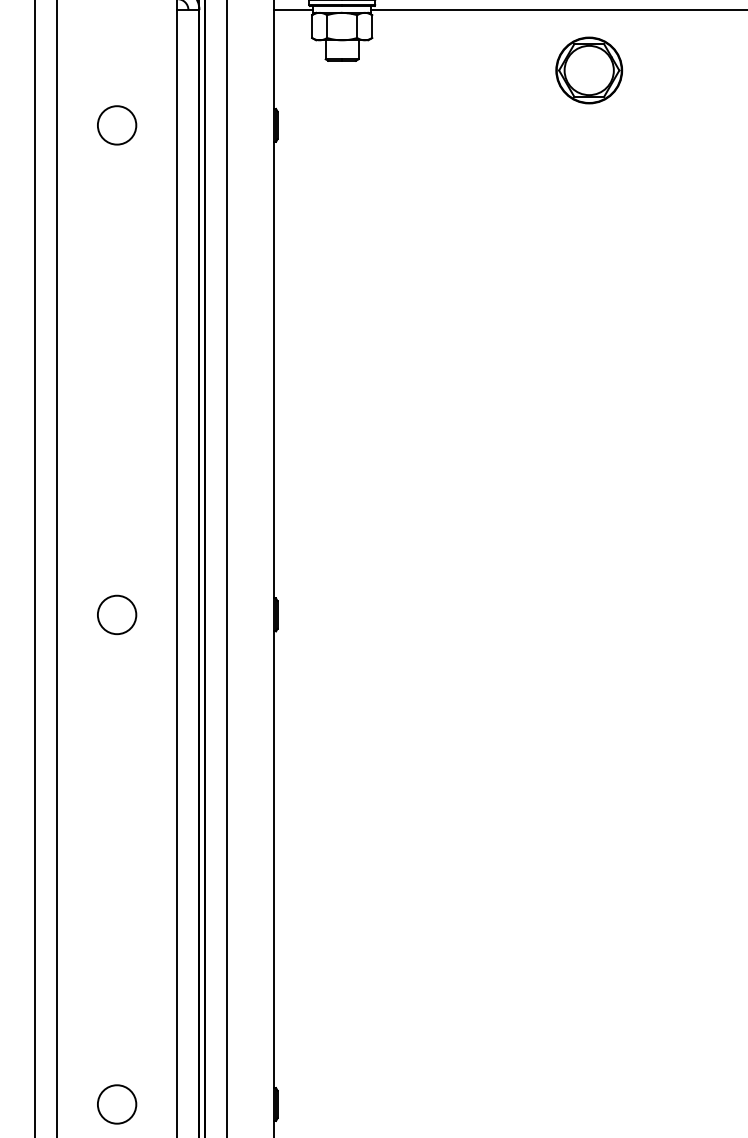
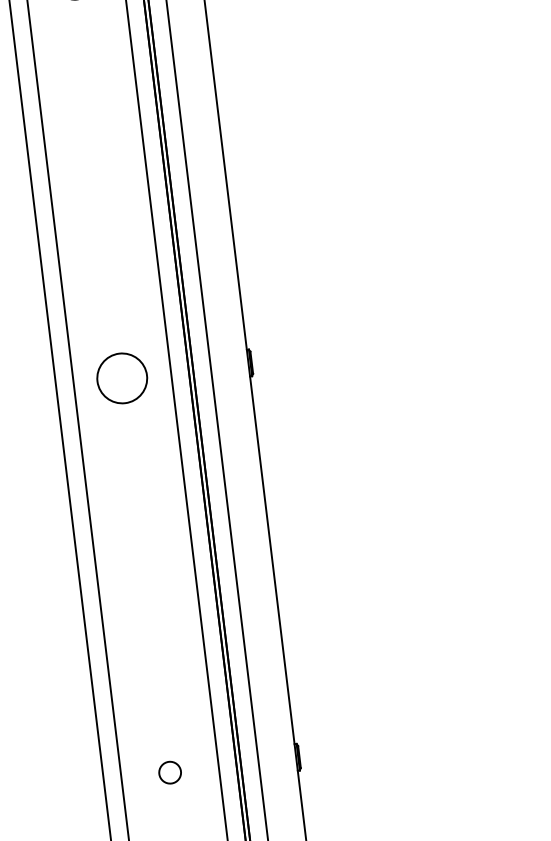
circle: (117, 614) -> (122, 378), size x1.6
circle: (116, 1104) -> (169, 772), size x0.7

